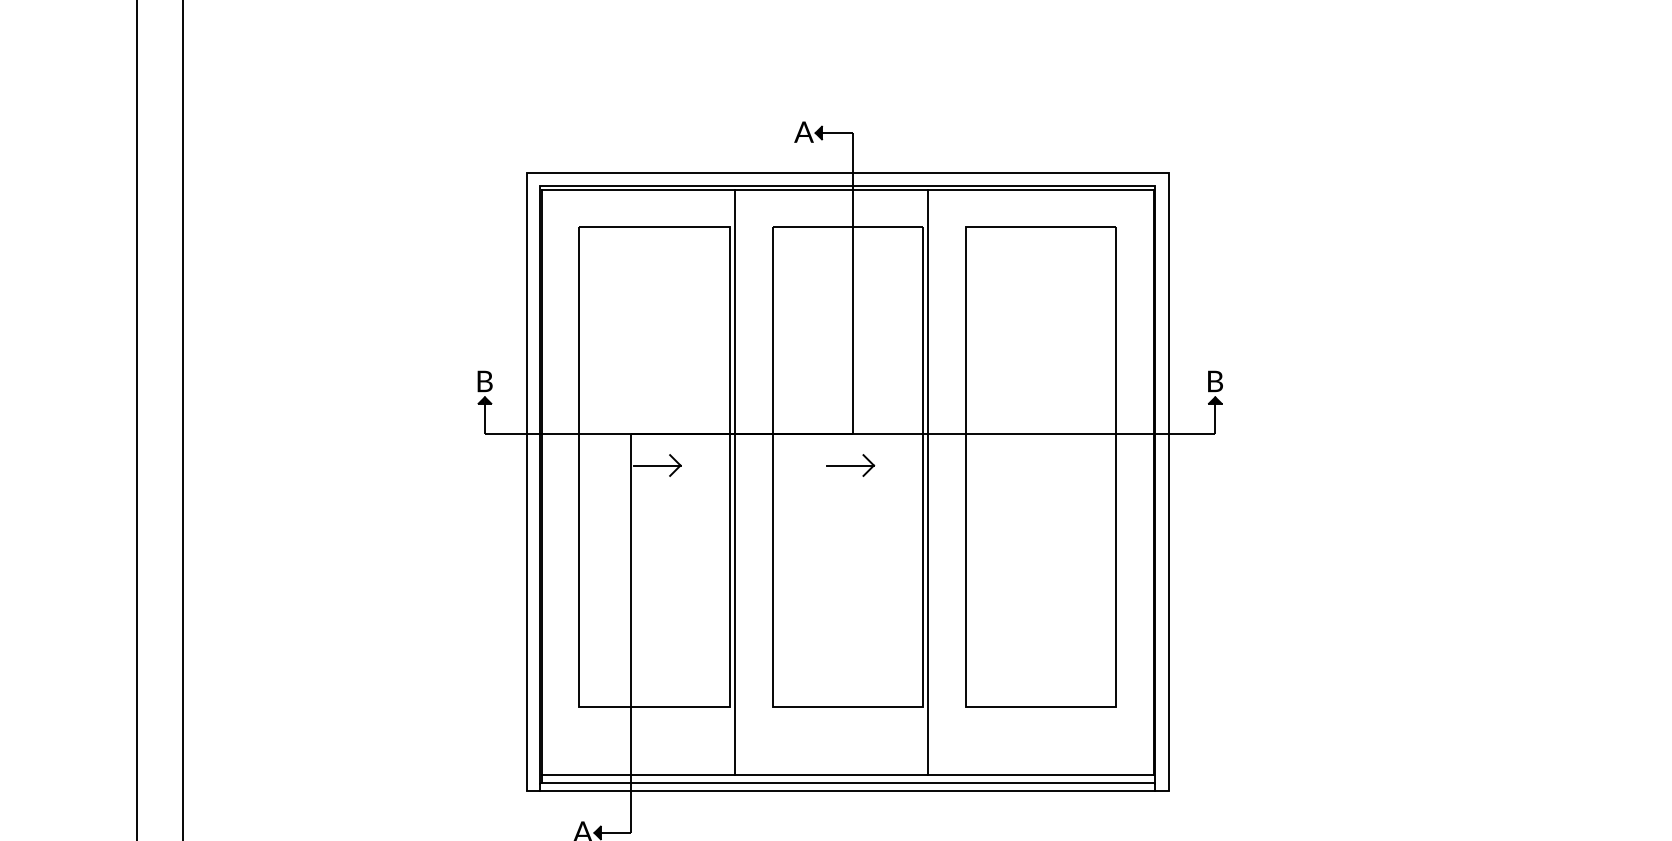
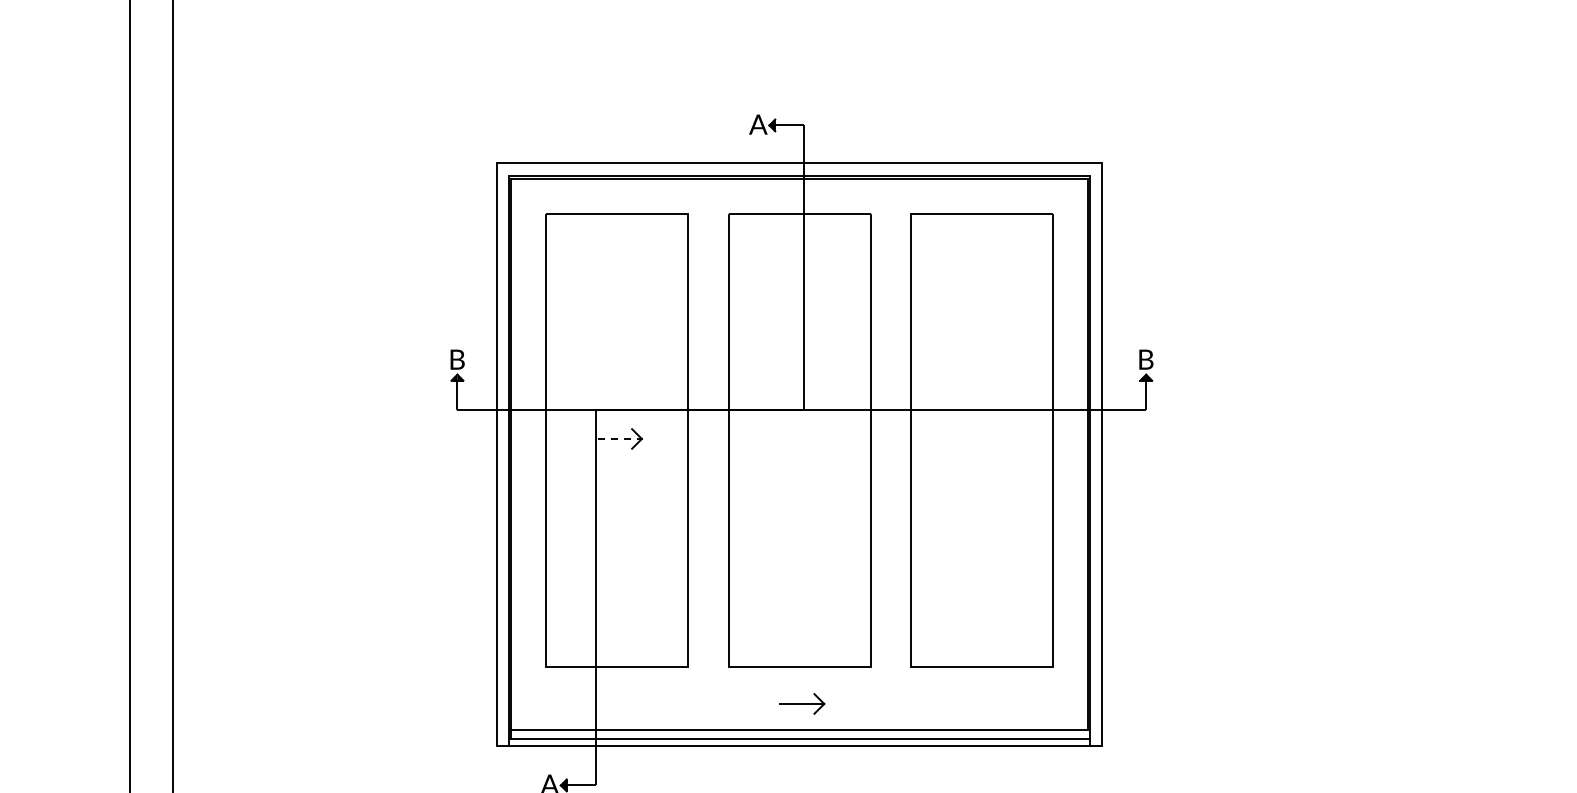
line: (657, 465) -> (620, 438), solid -> dashed
part: (850, 465) -> (802, 703), moved
line: (734, 481) -> (692, 454), removed
line: (928, 481) -> (875, 454), removed

